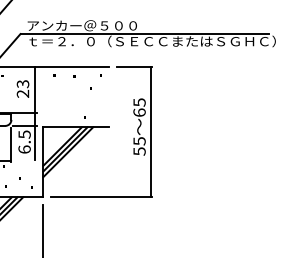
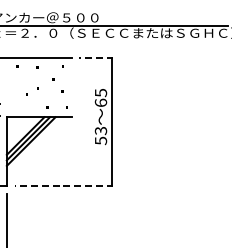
line: (134, 67) -> (96, 58), solid -> dashed
text: (138, 141) -> (99, 131), 55 -> 53
line: (101, 197) -> (63, 185), solid -> dashed

